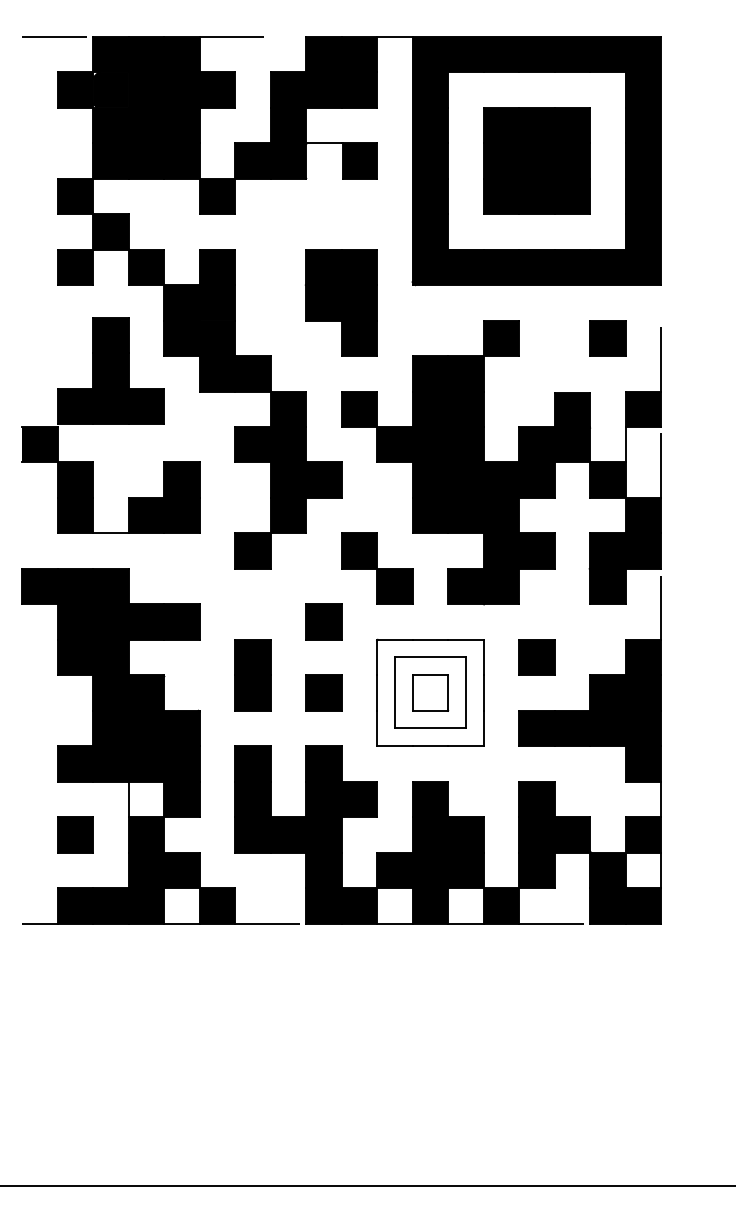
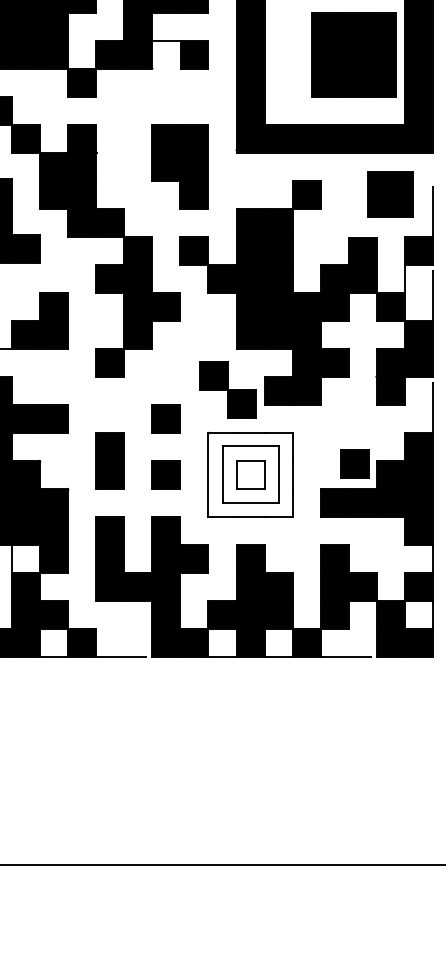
part: (536, 160) -> (353, 54), moved
part: (607, 338) -> (390, 194), size x1.6
part: (377, 568) -> (228, 389), moved
part: (536, 657) -> (354, 464), moved

